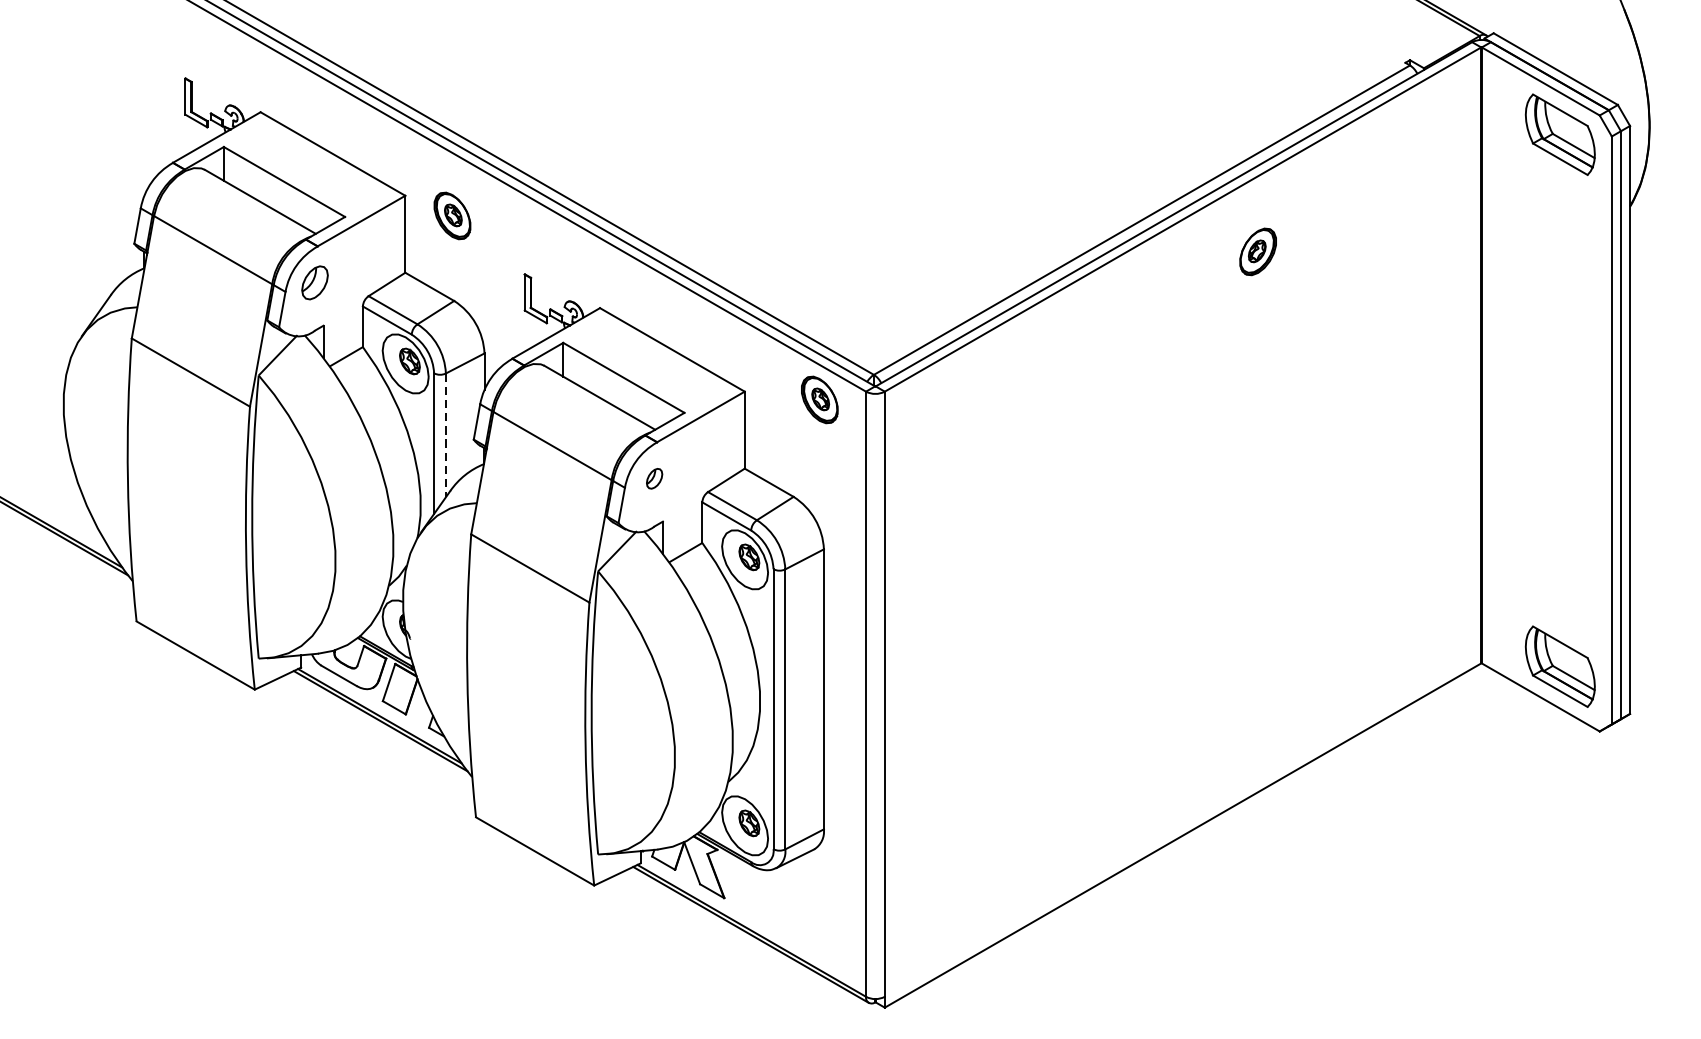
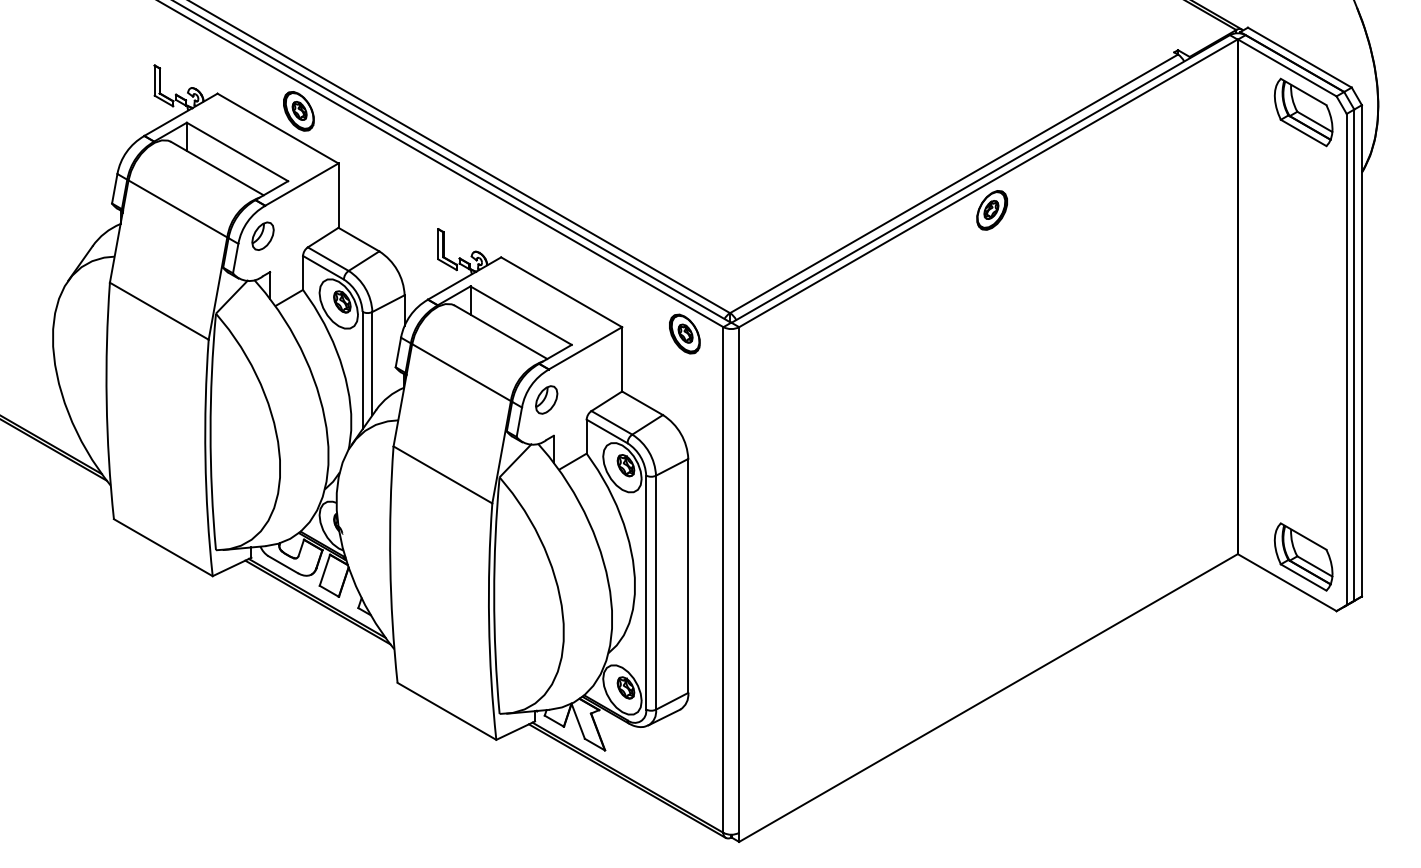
part: (451, 216) -> (298, 111), moved
part: (1257, 252) -> (991, 210), moved
line: (446, 435) -> (372, 363), dashed -> solid
part: (654, 478) -> (546, 399), size x1.67

